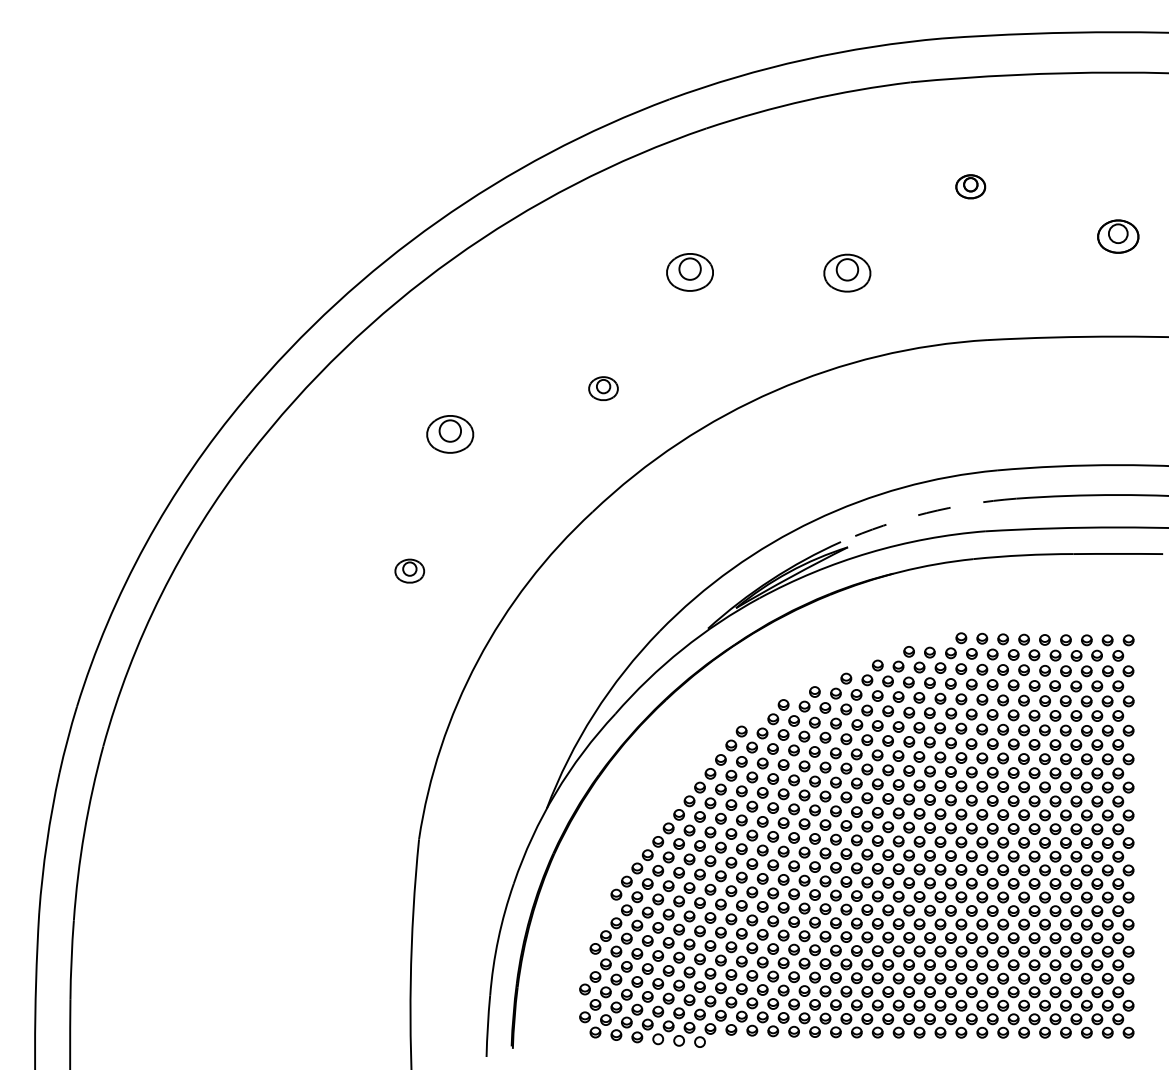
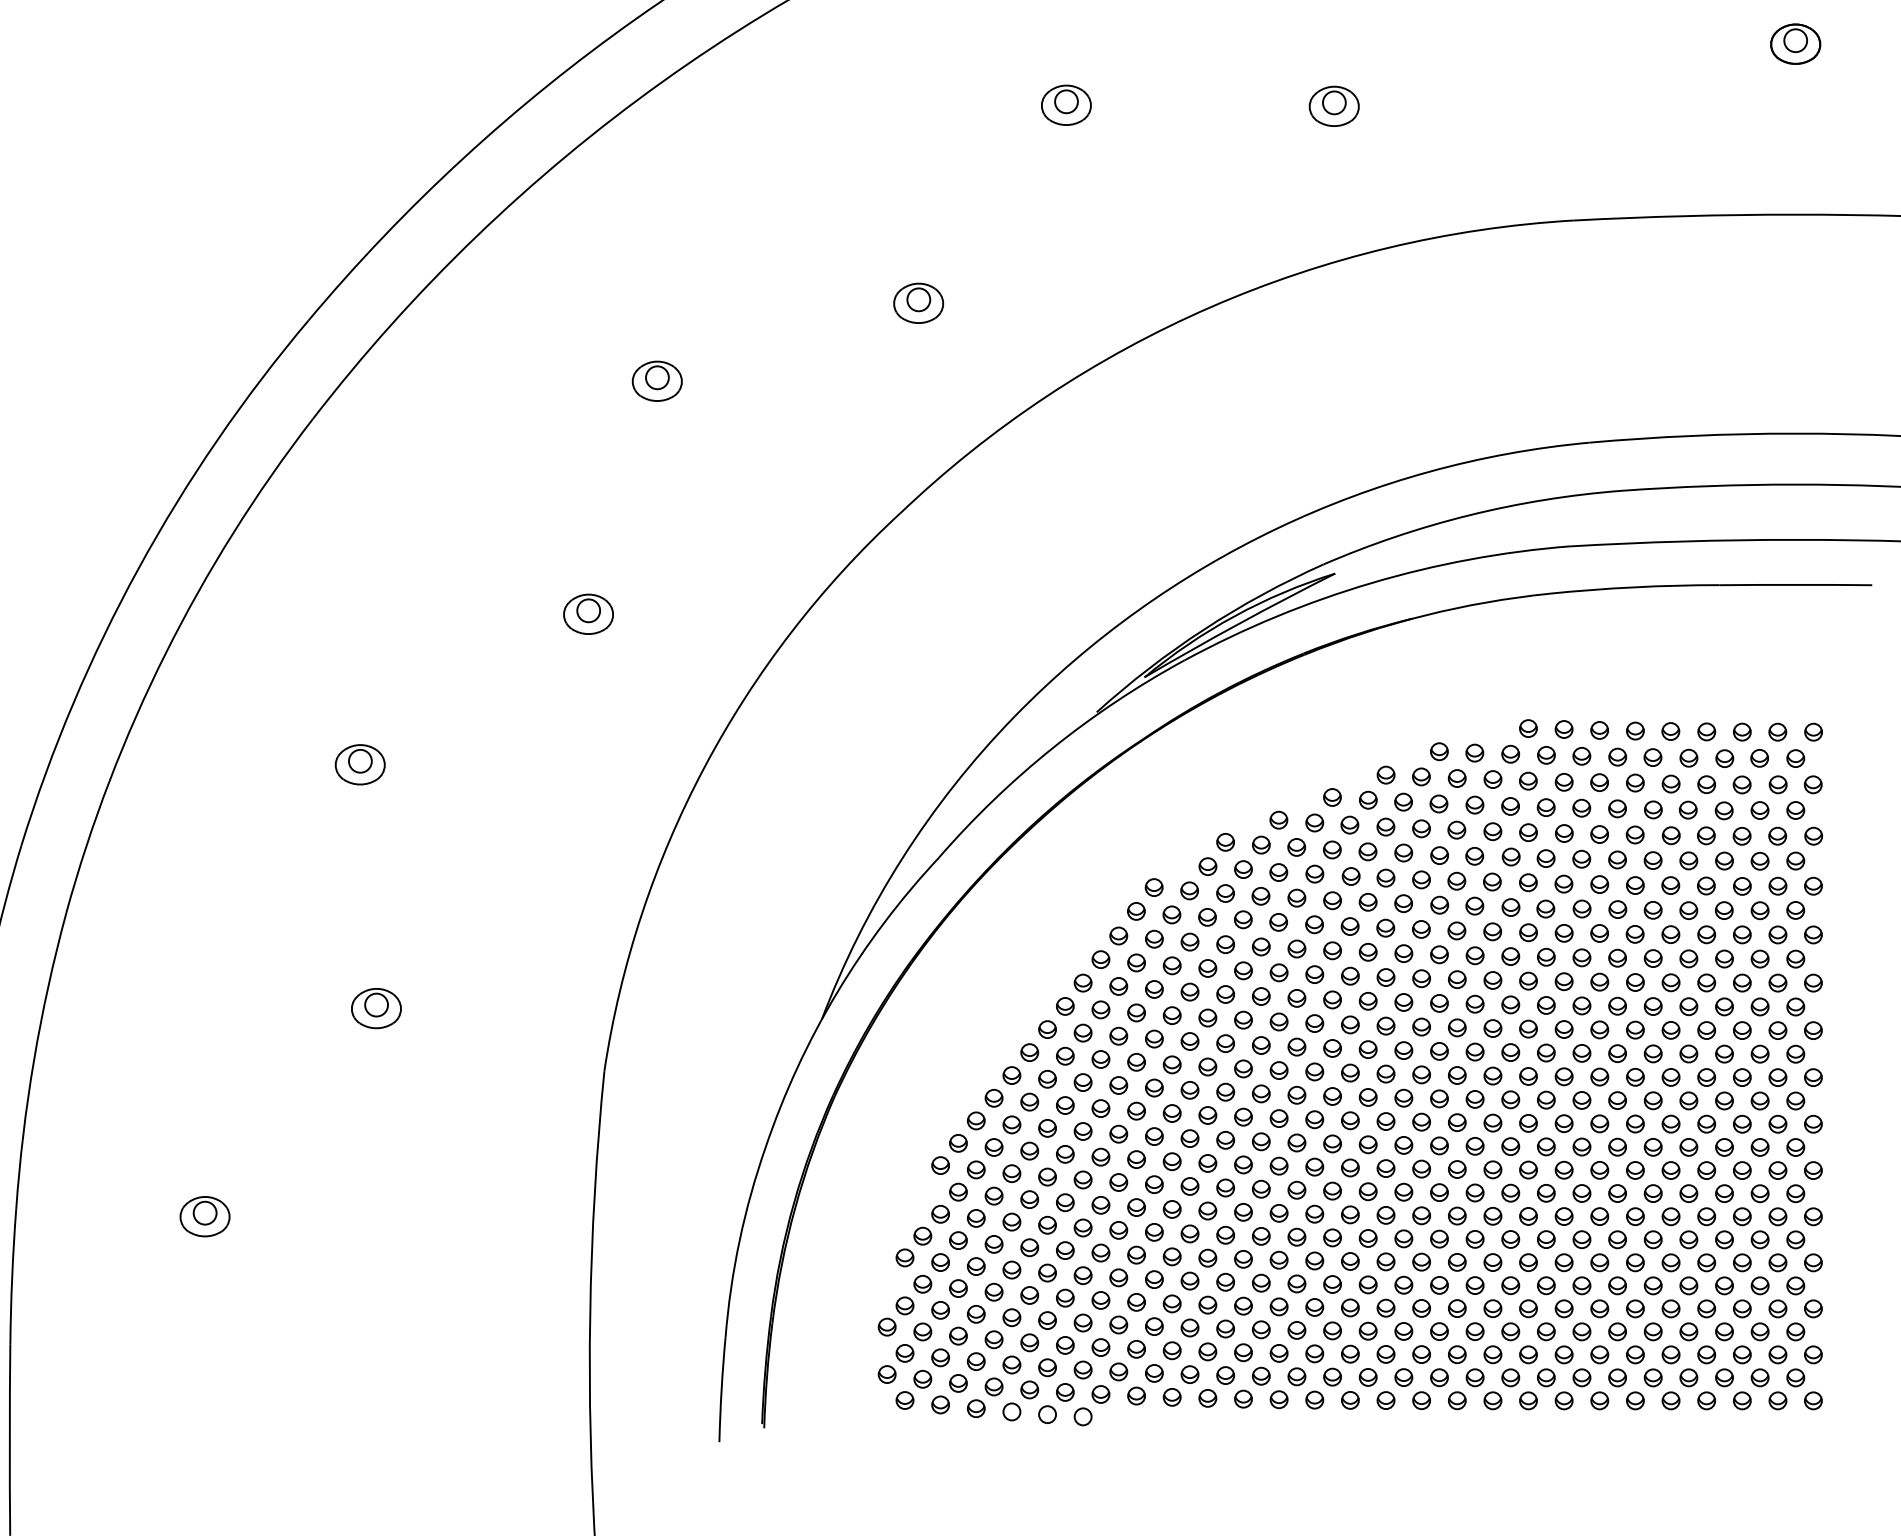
part: (1117, 236) -> (1794, 44), size x0.71
part: (690, 272) -> (1066, 105), size x0.62
part: (847, 272) -> (1334, 105), size x0.62
part: (449, 434) -> (656, 381), size x0.62
arc: (926, 513) -> (1469, 516), dashed -> solid
part: (275, 659) -> (359, 764), added
part: (285, 802) -> (376, 1008), added
part: (184, 924) -> (204, 1216), added

